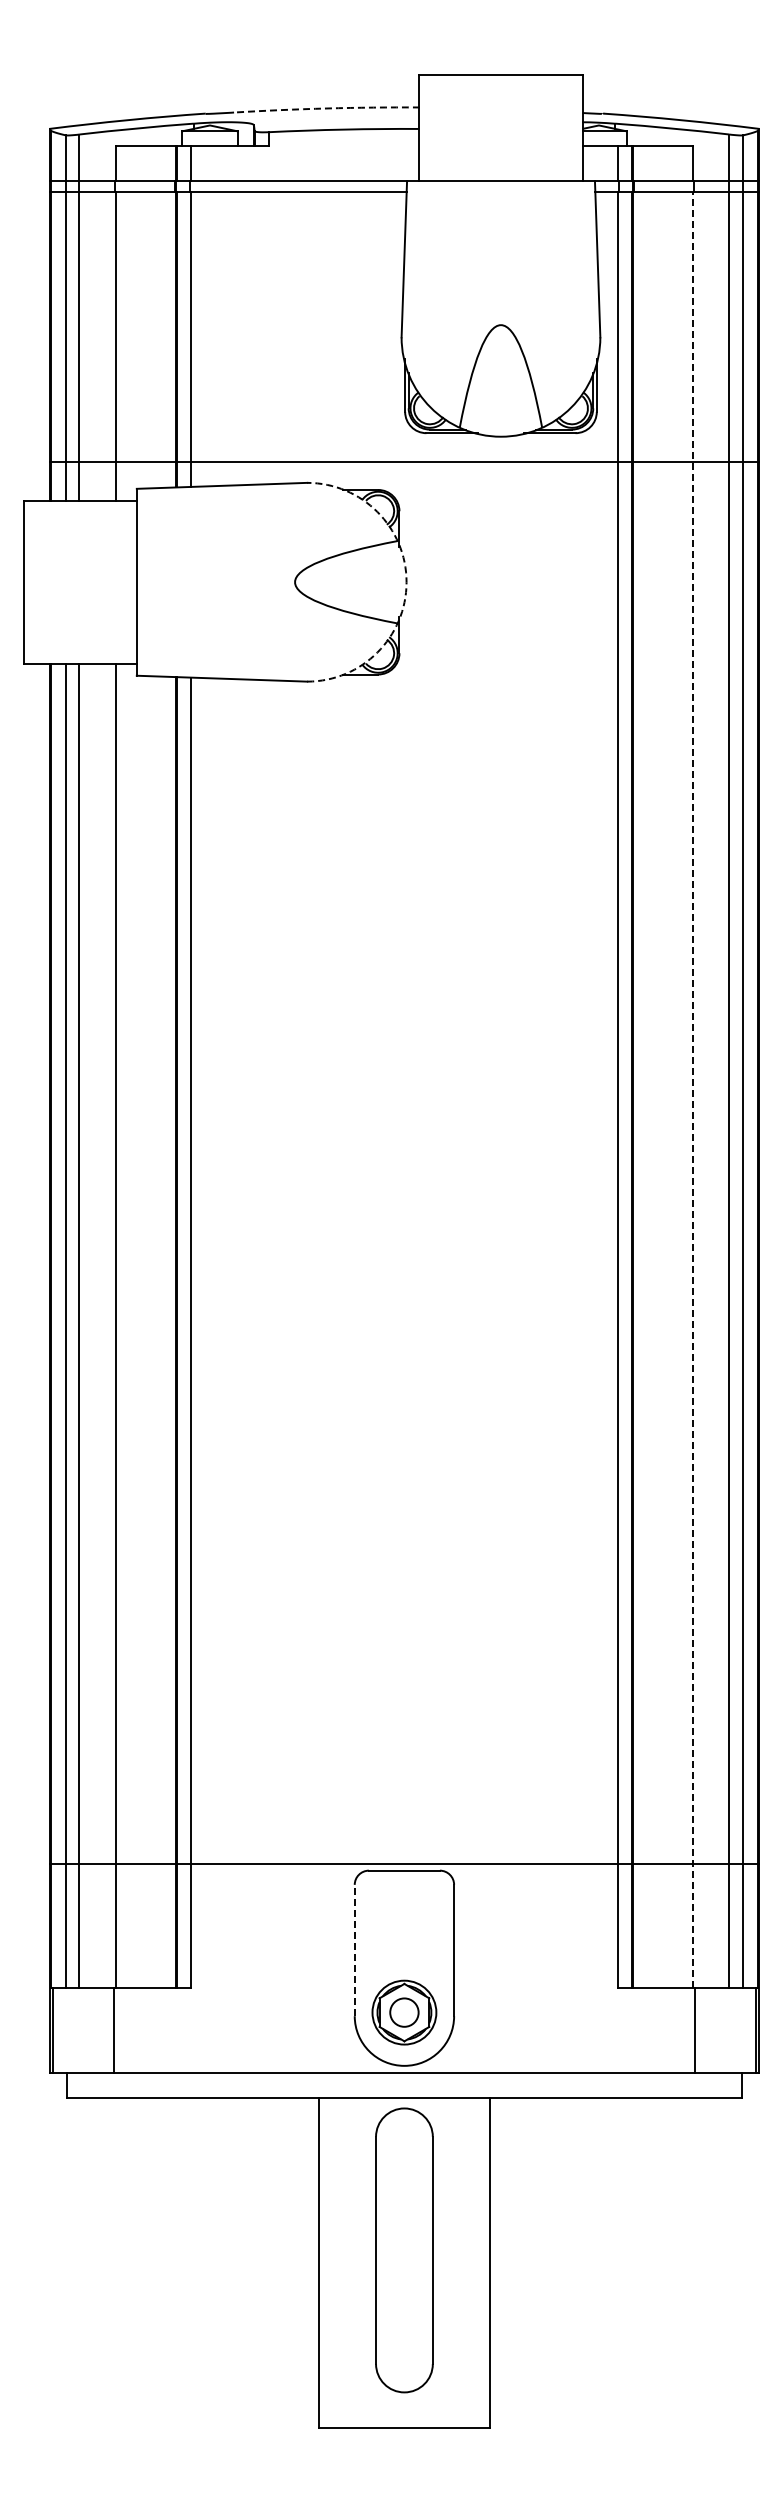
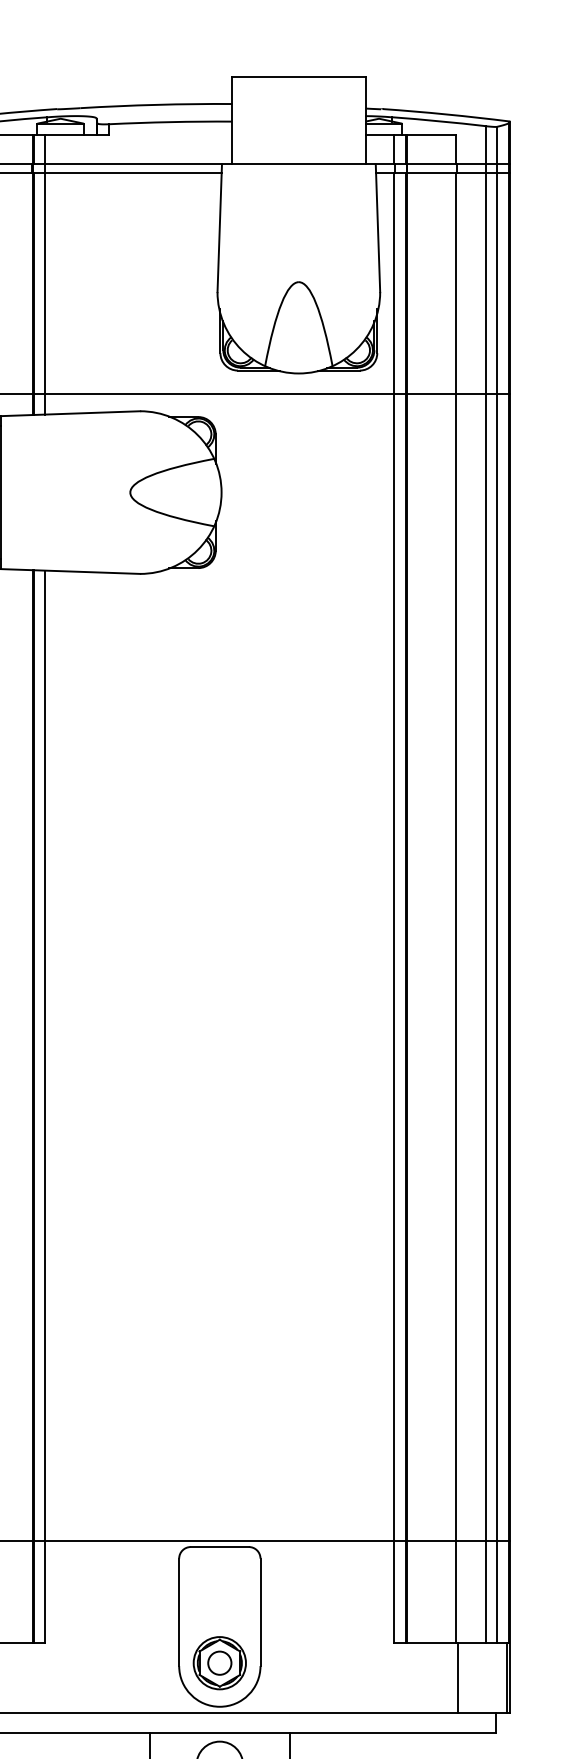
arc: (326, 108) -> (156, 104), dashed -> solid
arc: (406, 582) -> (221, 492), dashed -> solid
line: (693, 1089) -> (456, 907), dashed -> solid
line: (354, 1950) -> (178, 1612), dashed -> solid

